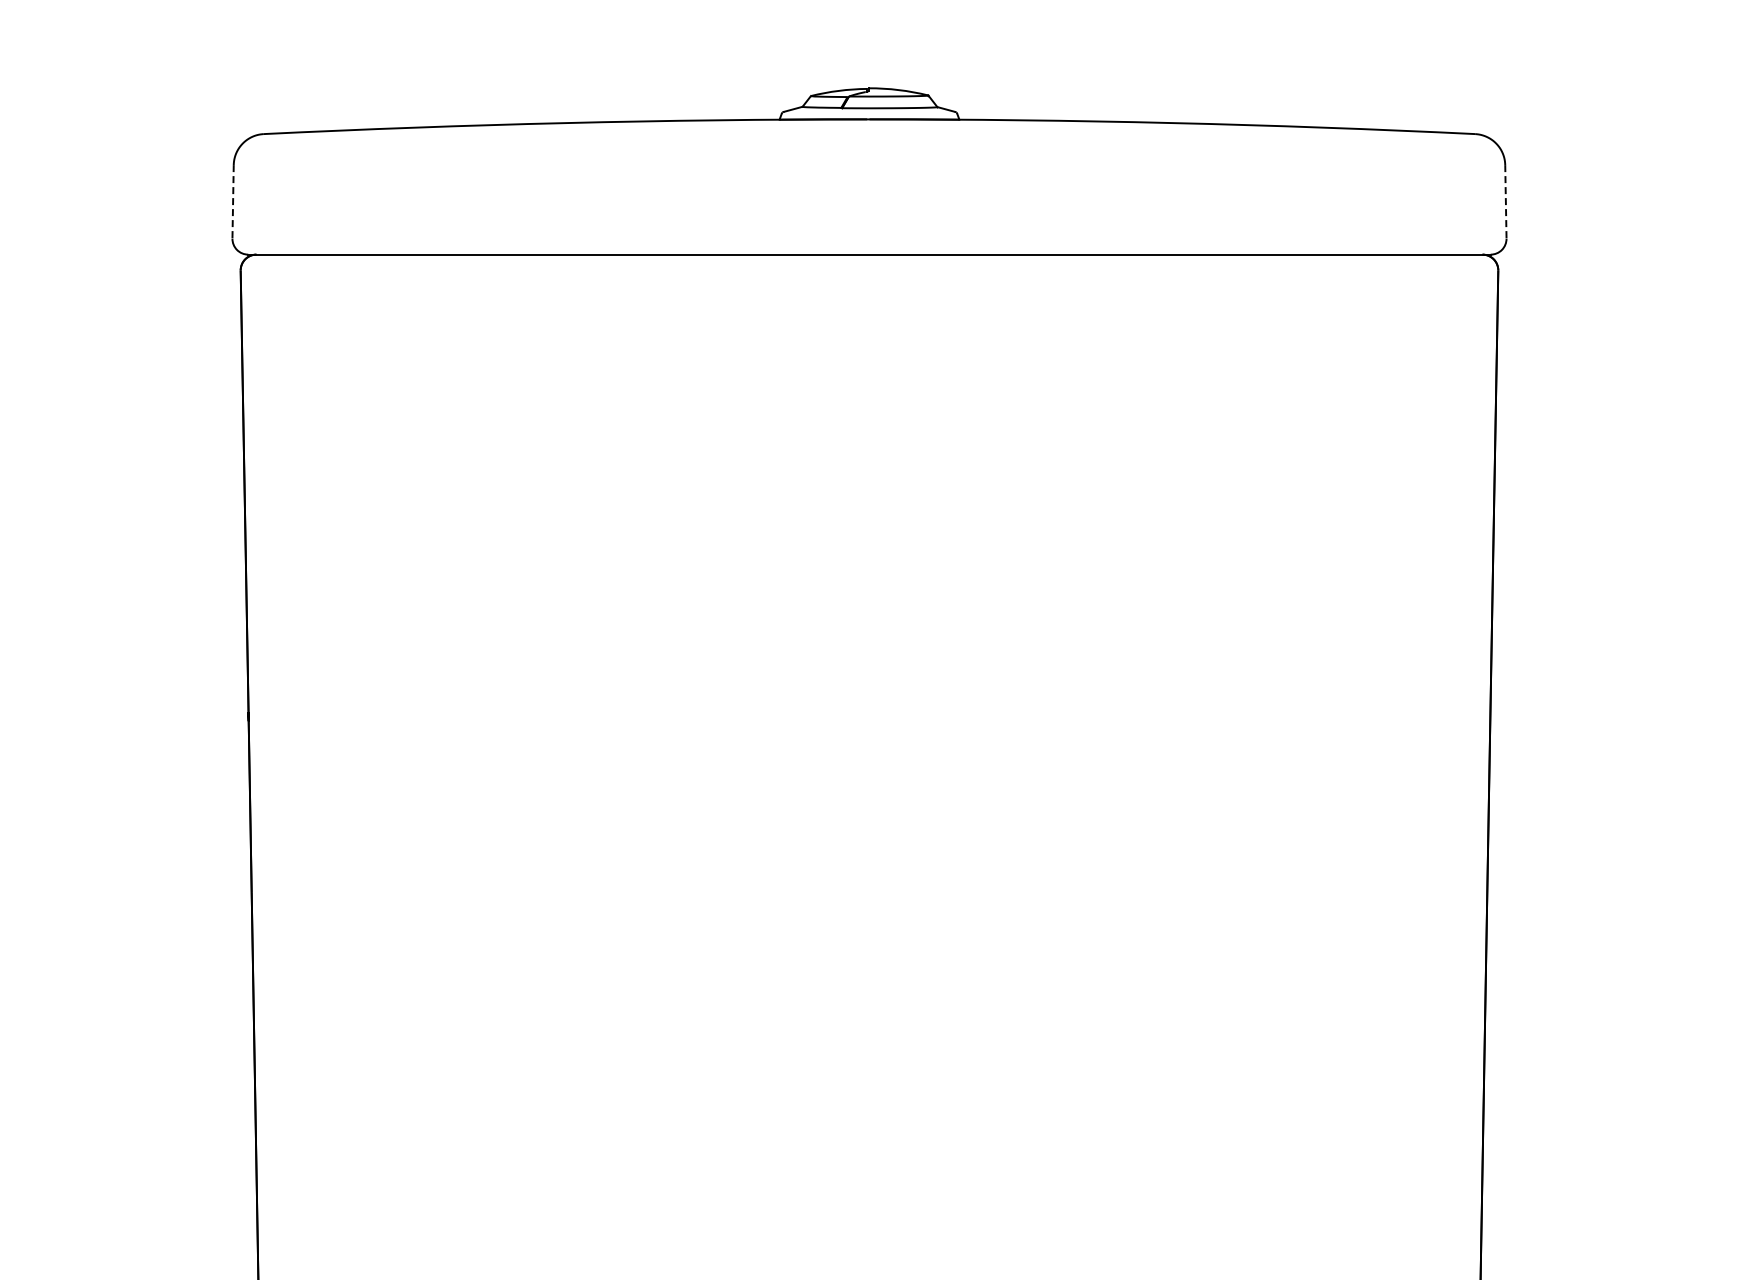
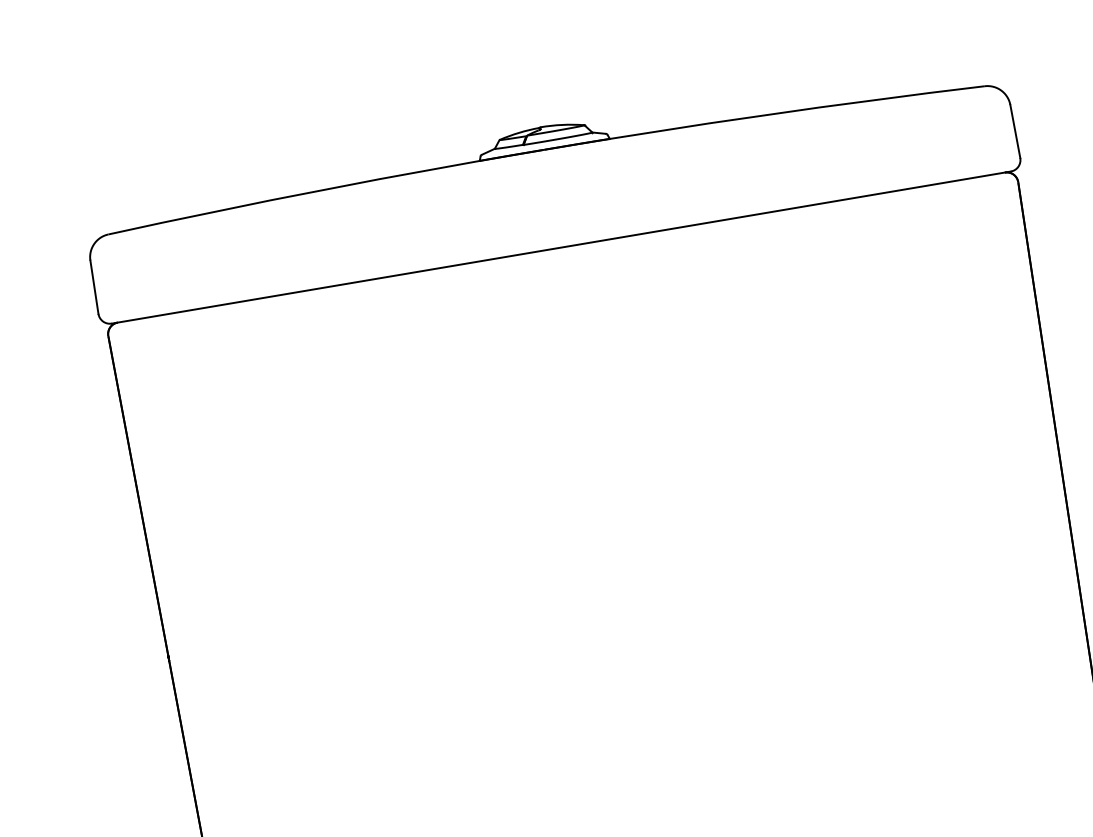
line: (233, 201) -> (94, 286), dashed -> solid
line: (1505, 201) -> (1015, 131), dashed -> solid

